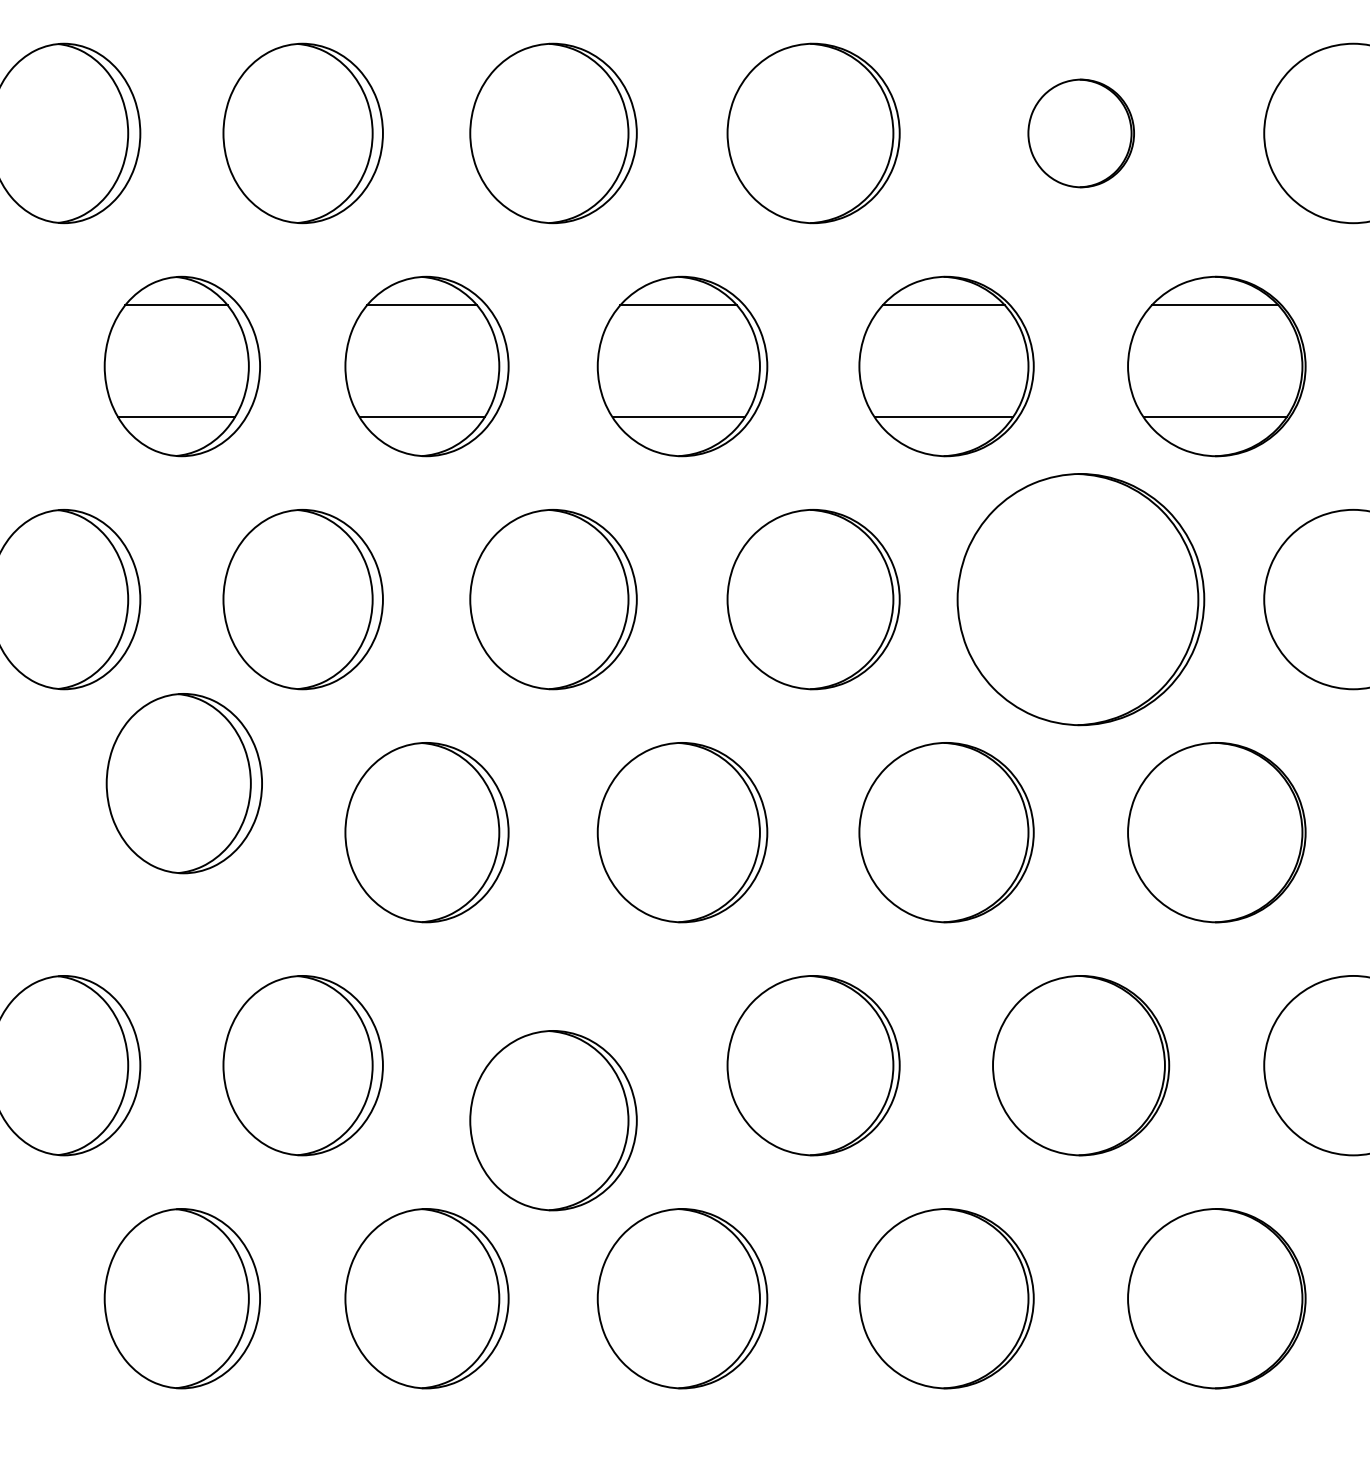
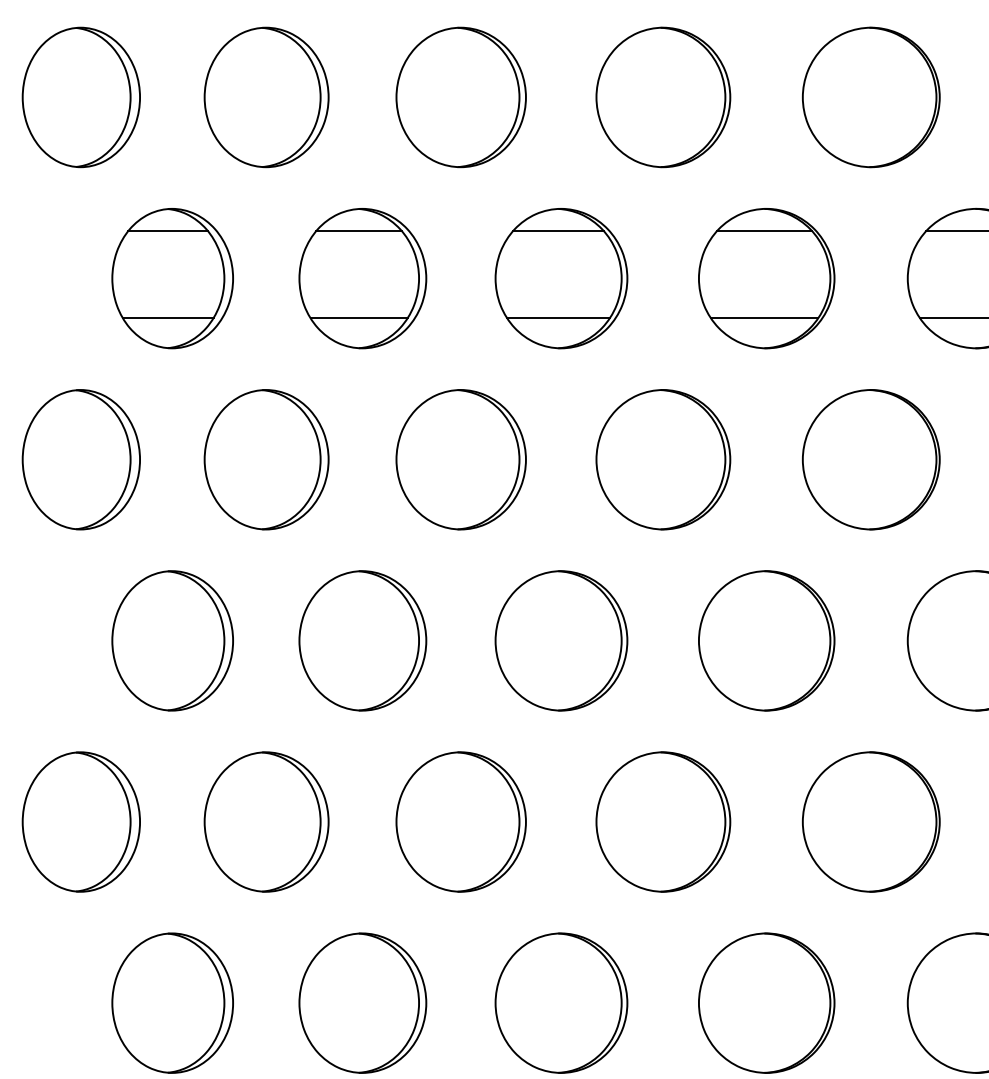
part: (1081, 133) -> (871, 97), size x1.67
part: (1081, 599) -> (871, 459), size x0.71
part: (183, 783) -> (172, 640), moved
part: (553, 1120) -> (461, 821), moved

